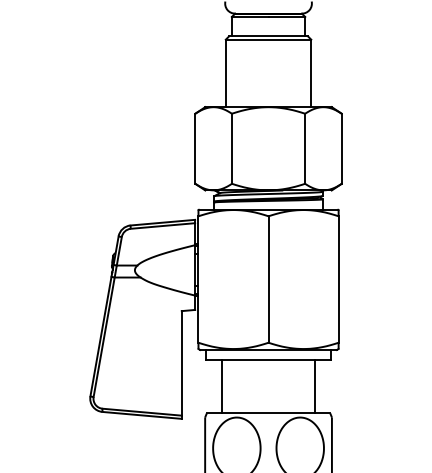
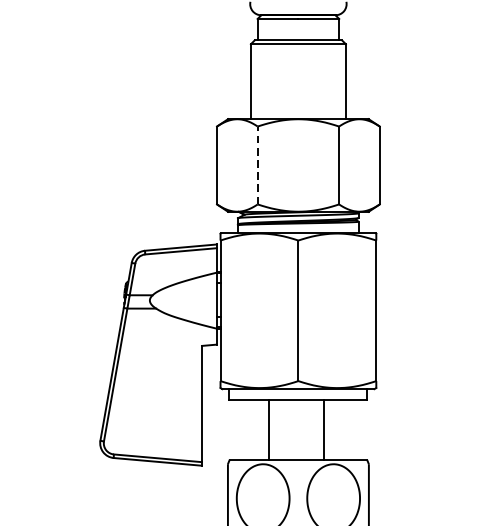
line: (231, 148) -> (257, 165), solid -> dashed
line: (222, 386) -> (269, 429), moved
line: (314, 386) -> (323, 429), moved

